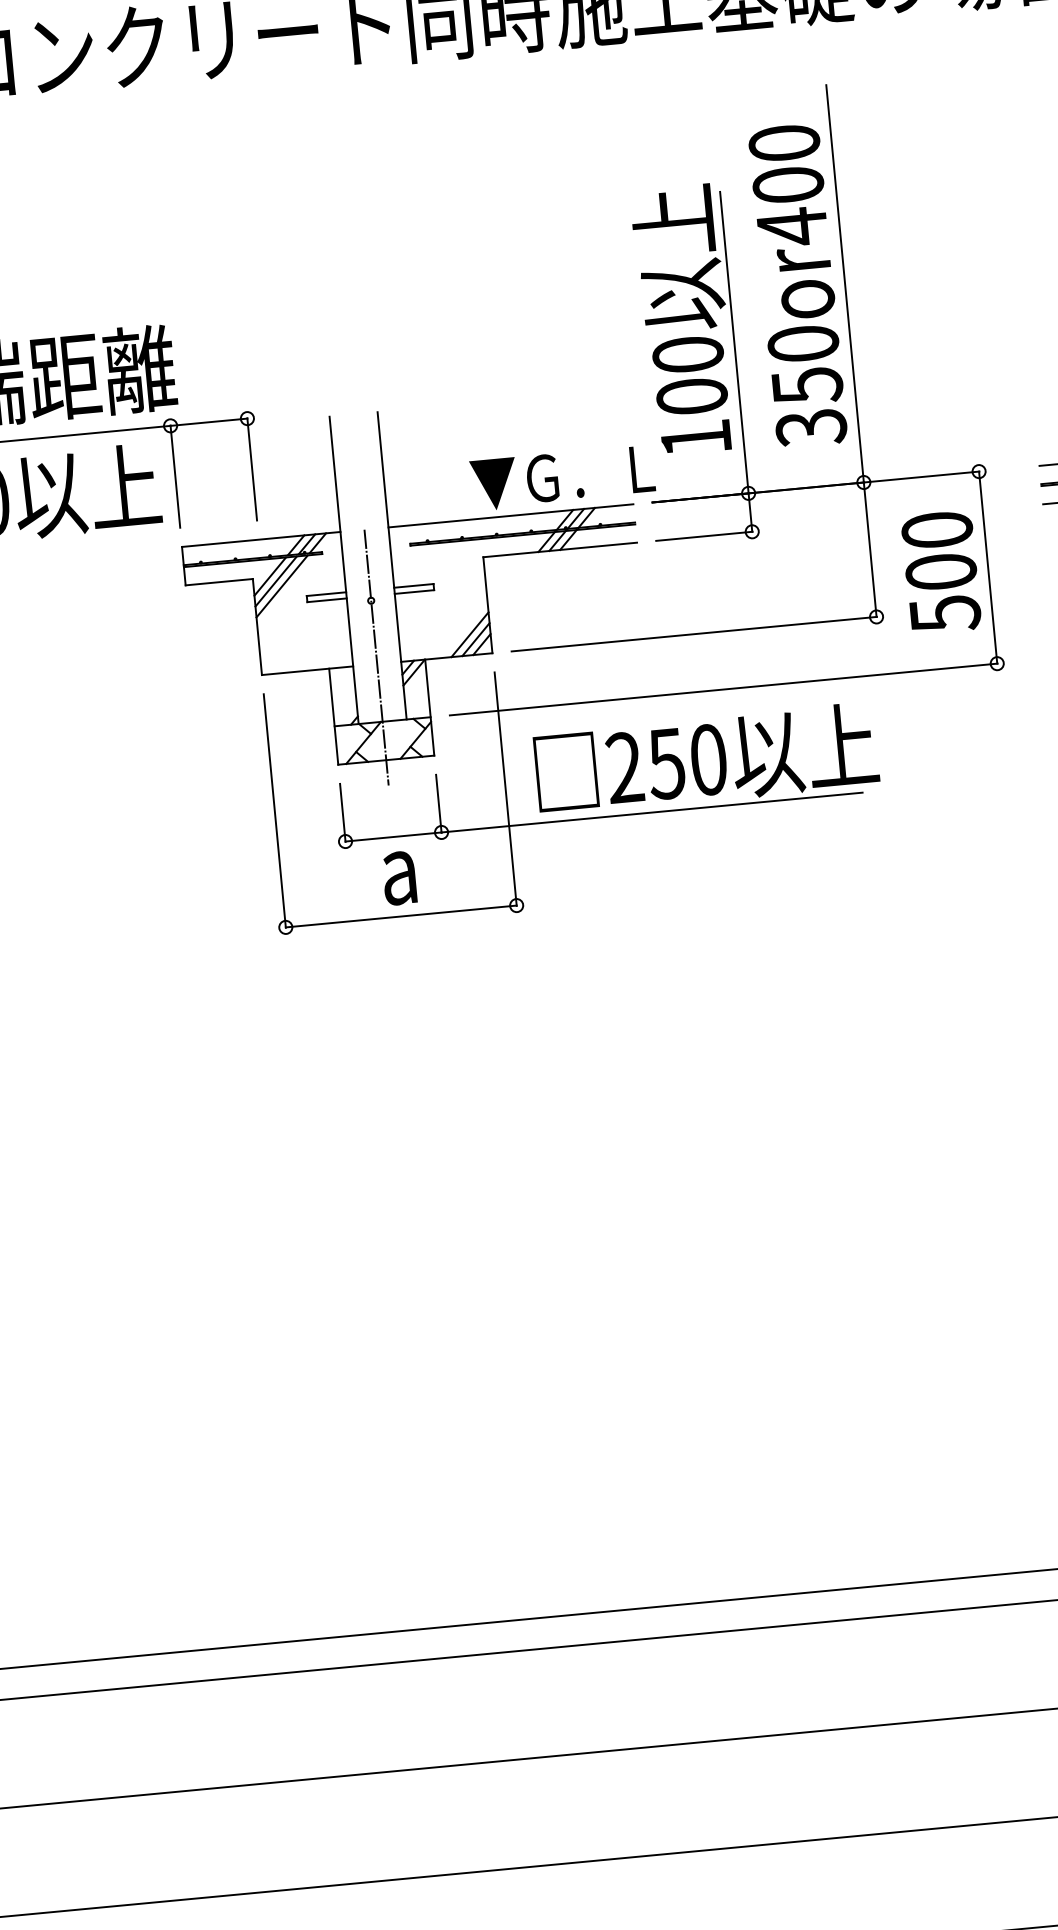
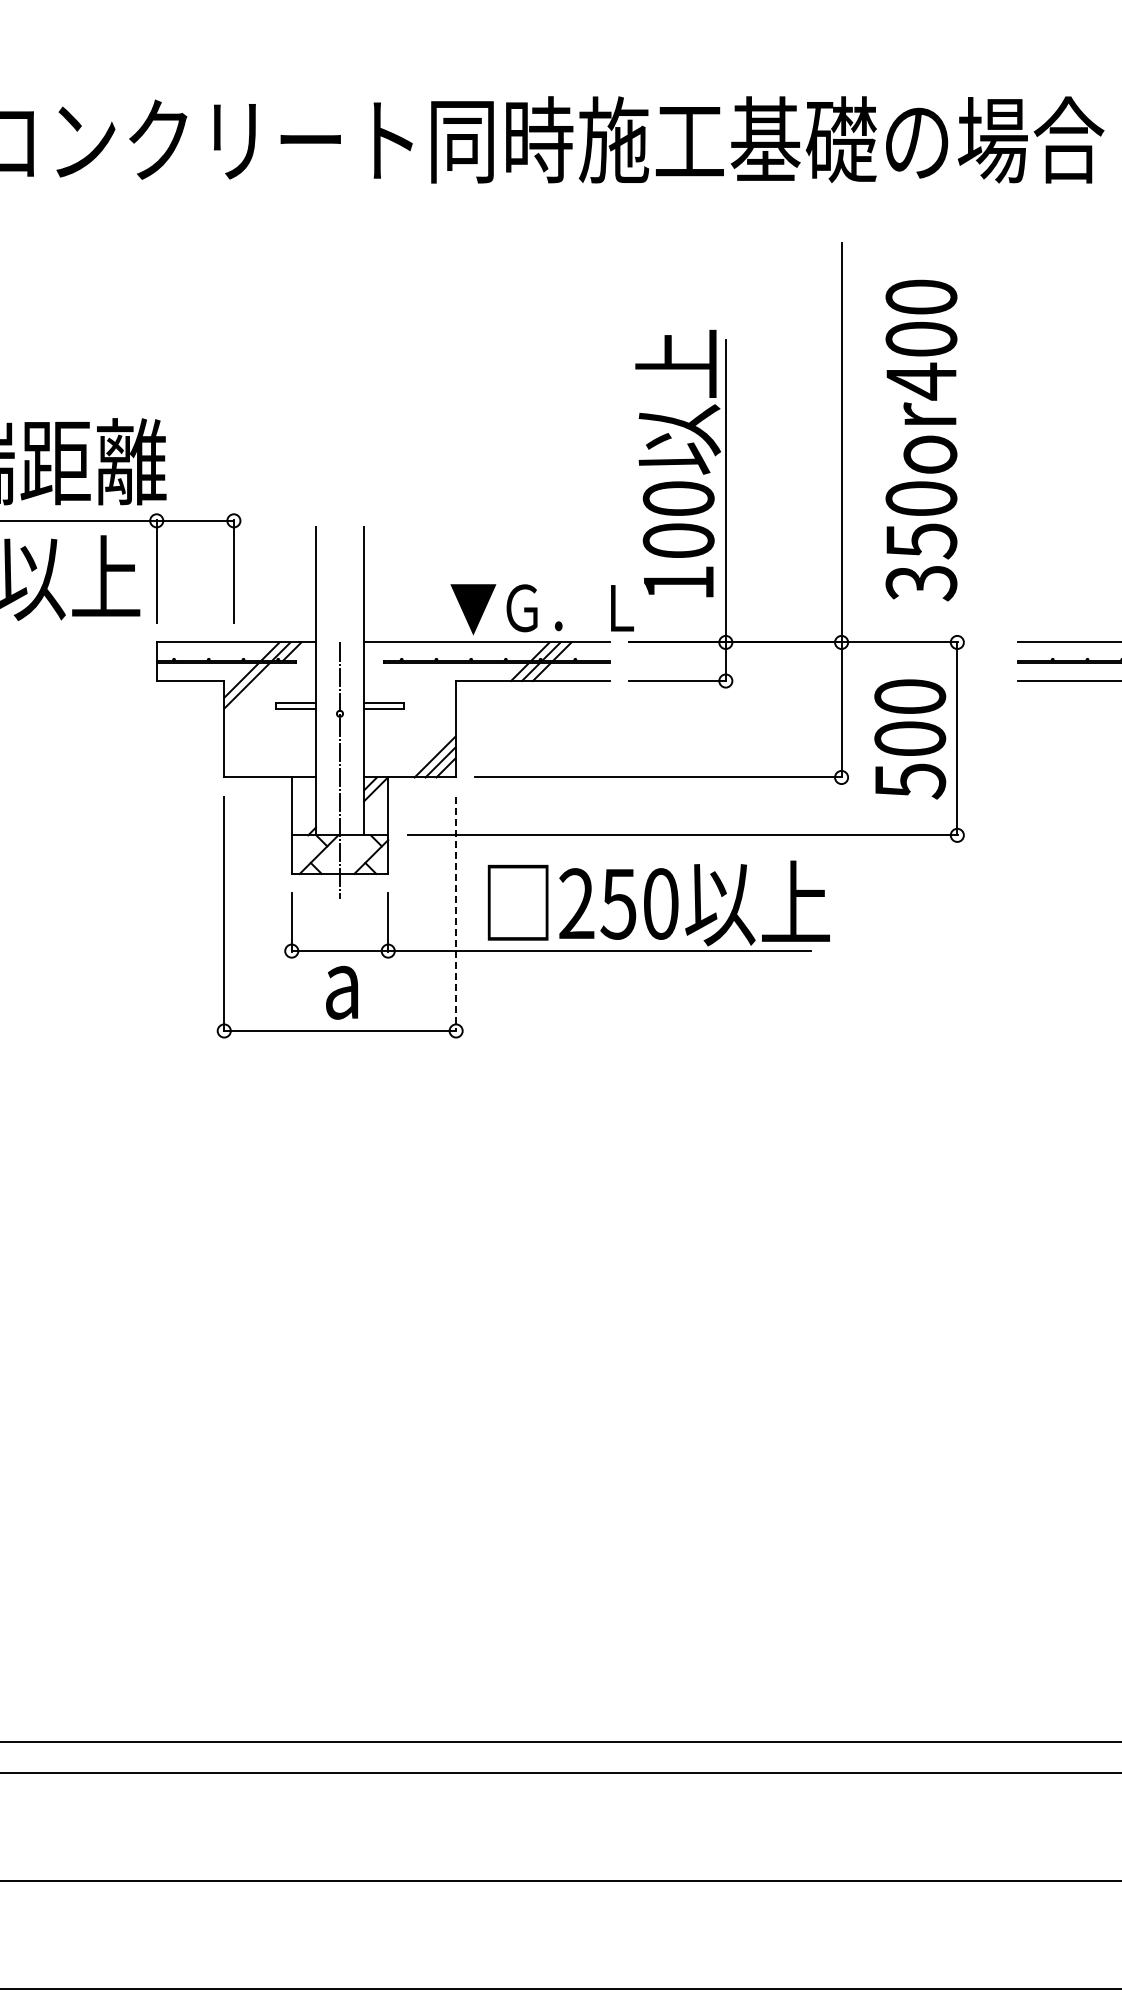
text: (797, 285) -> (921, 440), moved
line: (281, 585) -> (252, 690), removed
line: (506, 789) -> (456, 914), solid -> dashed

